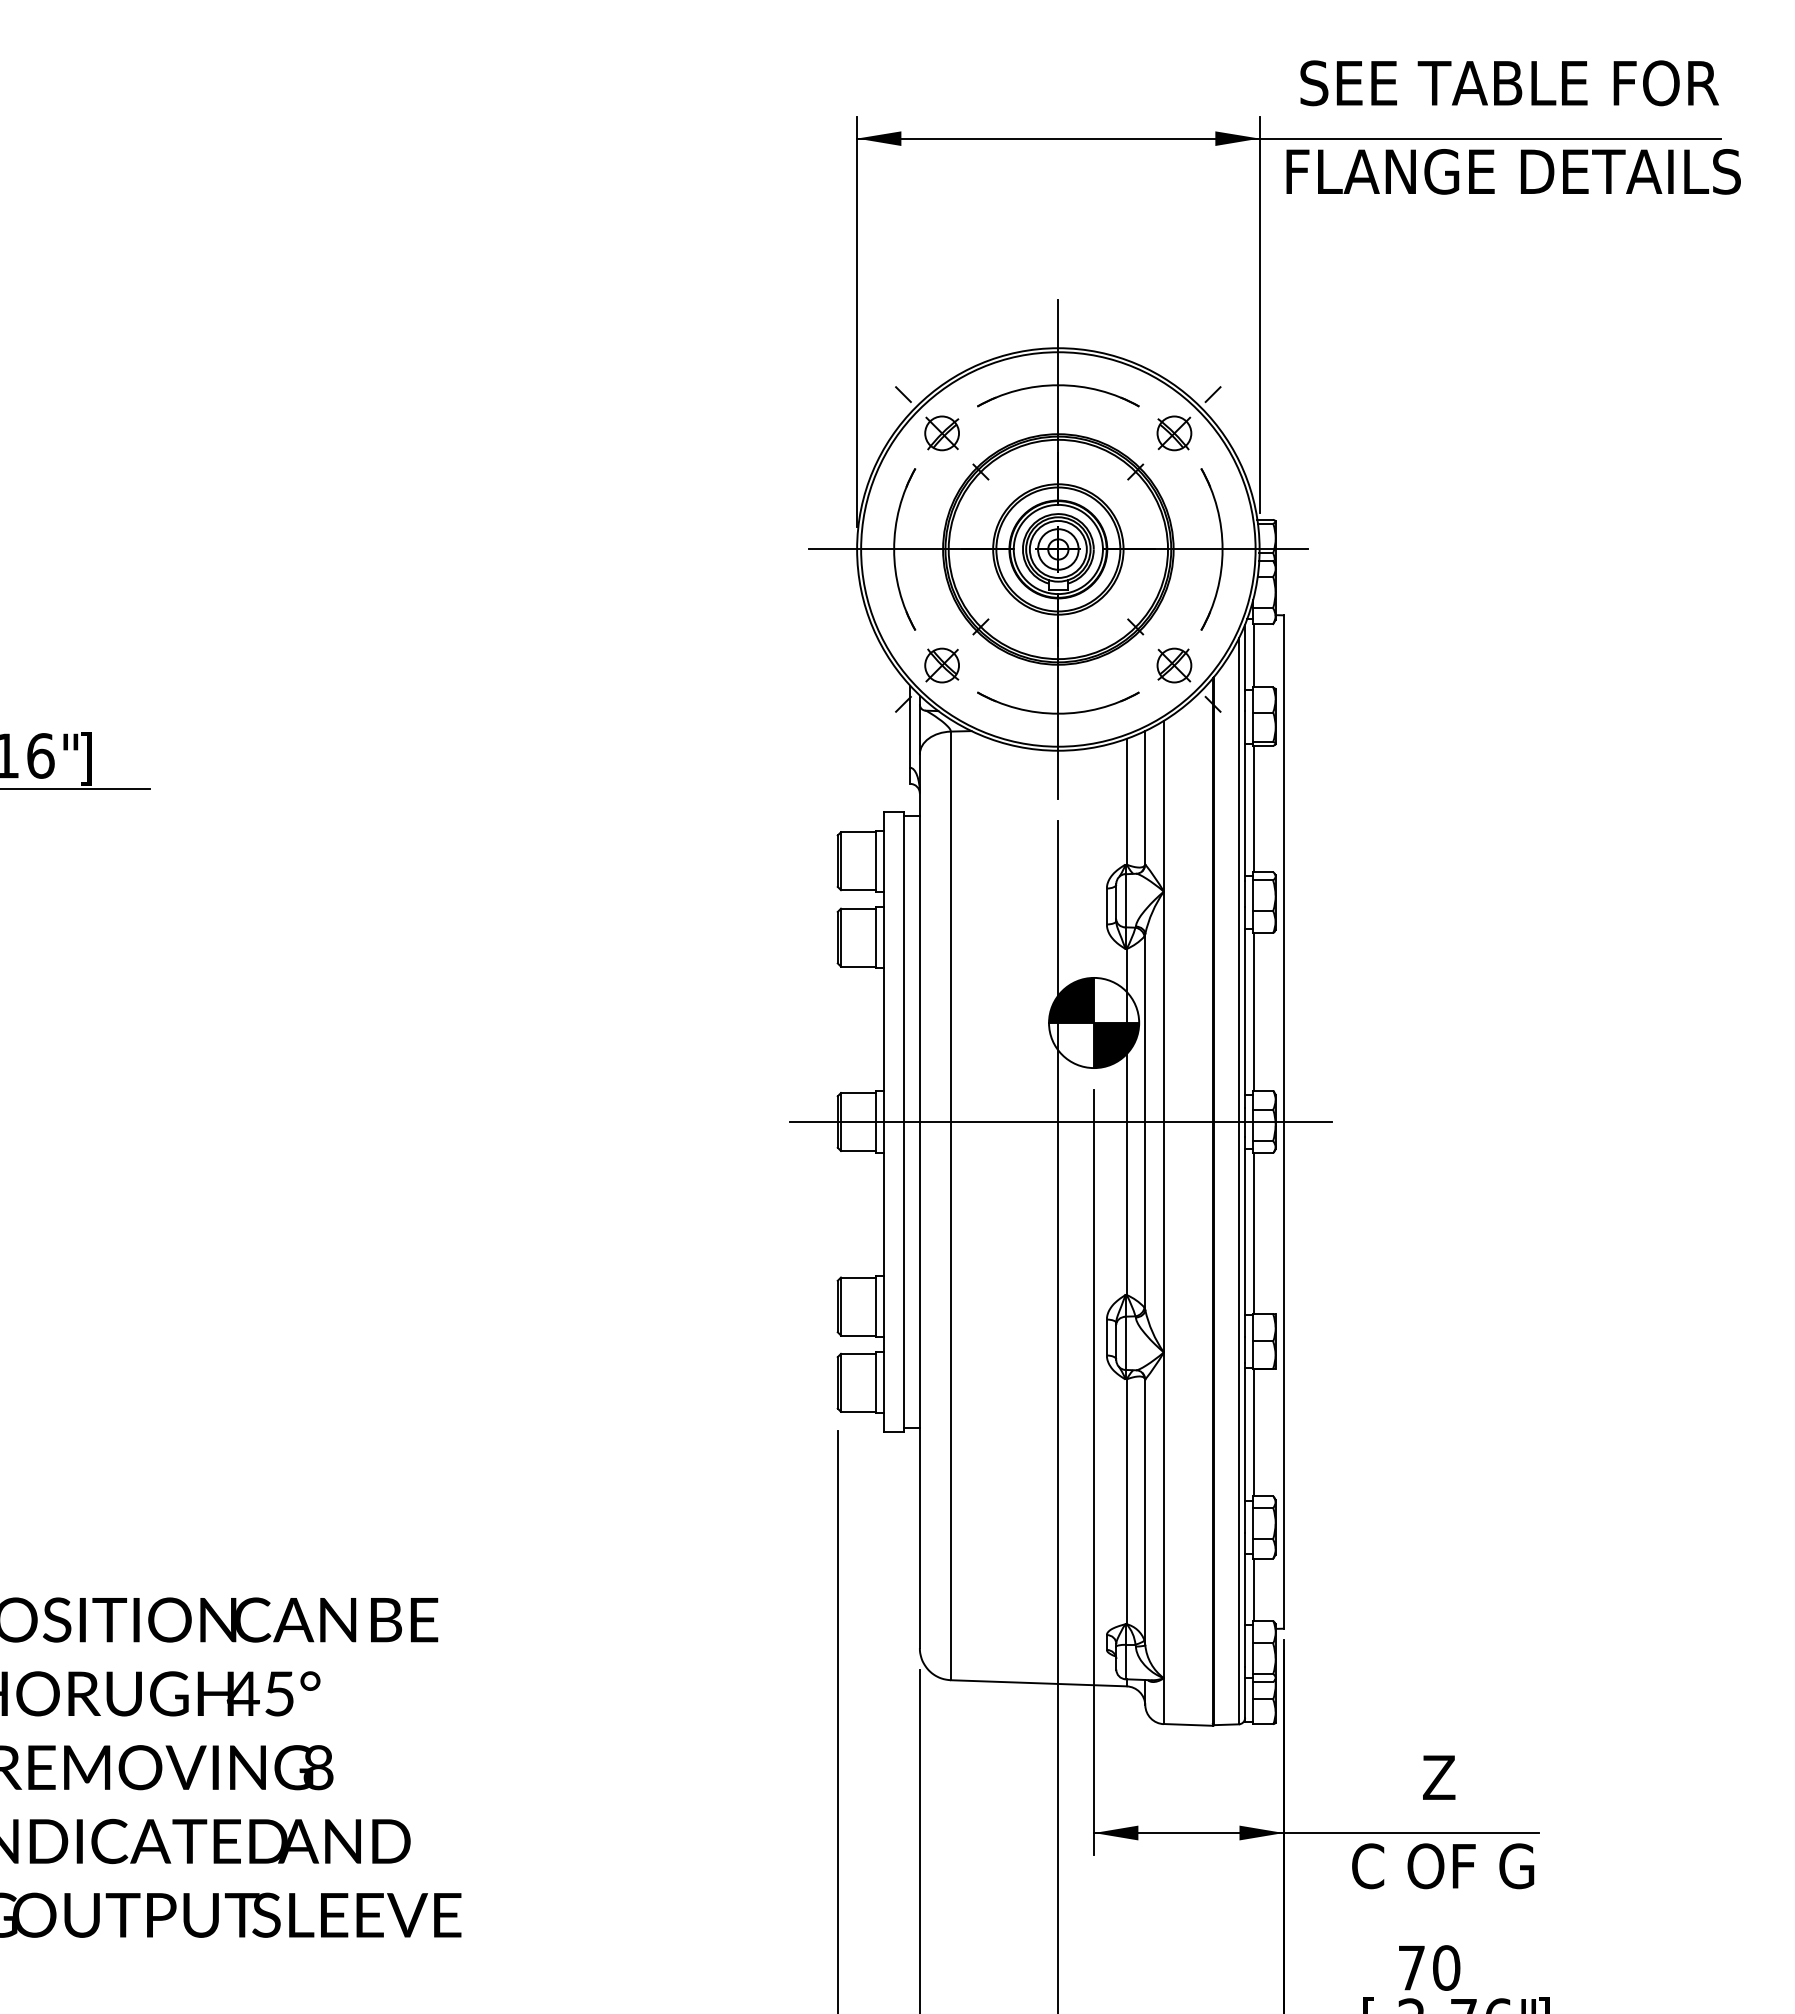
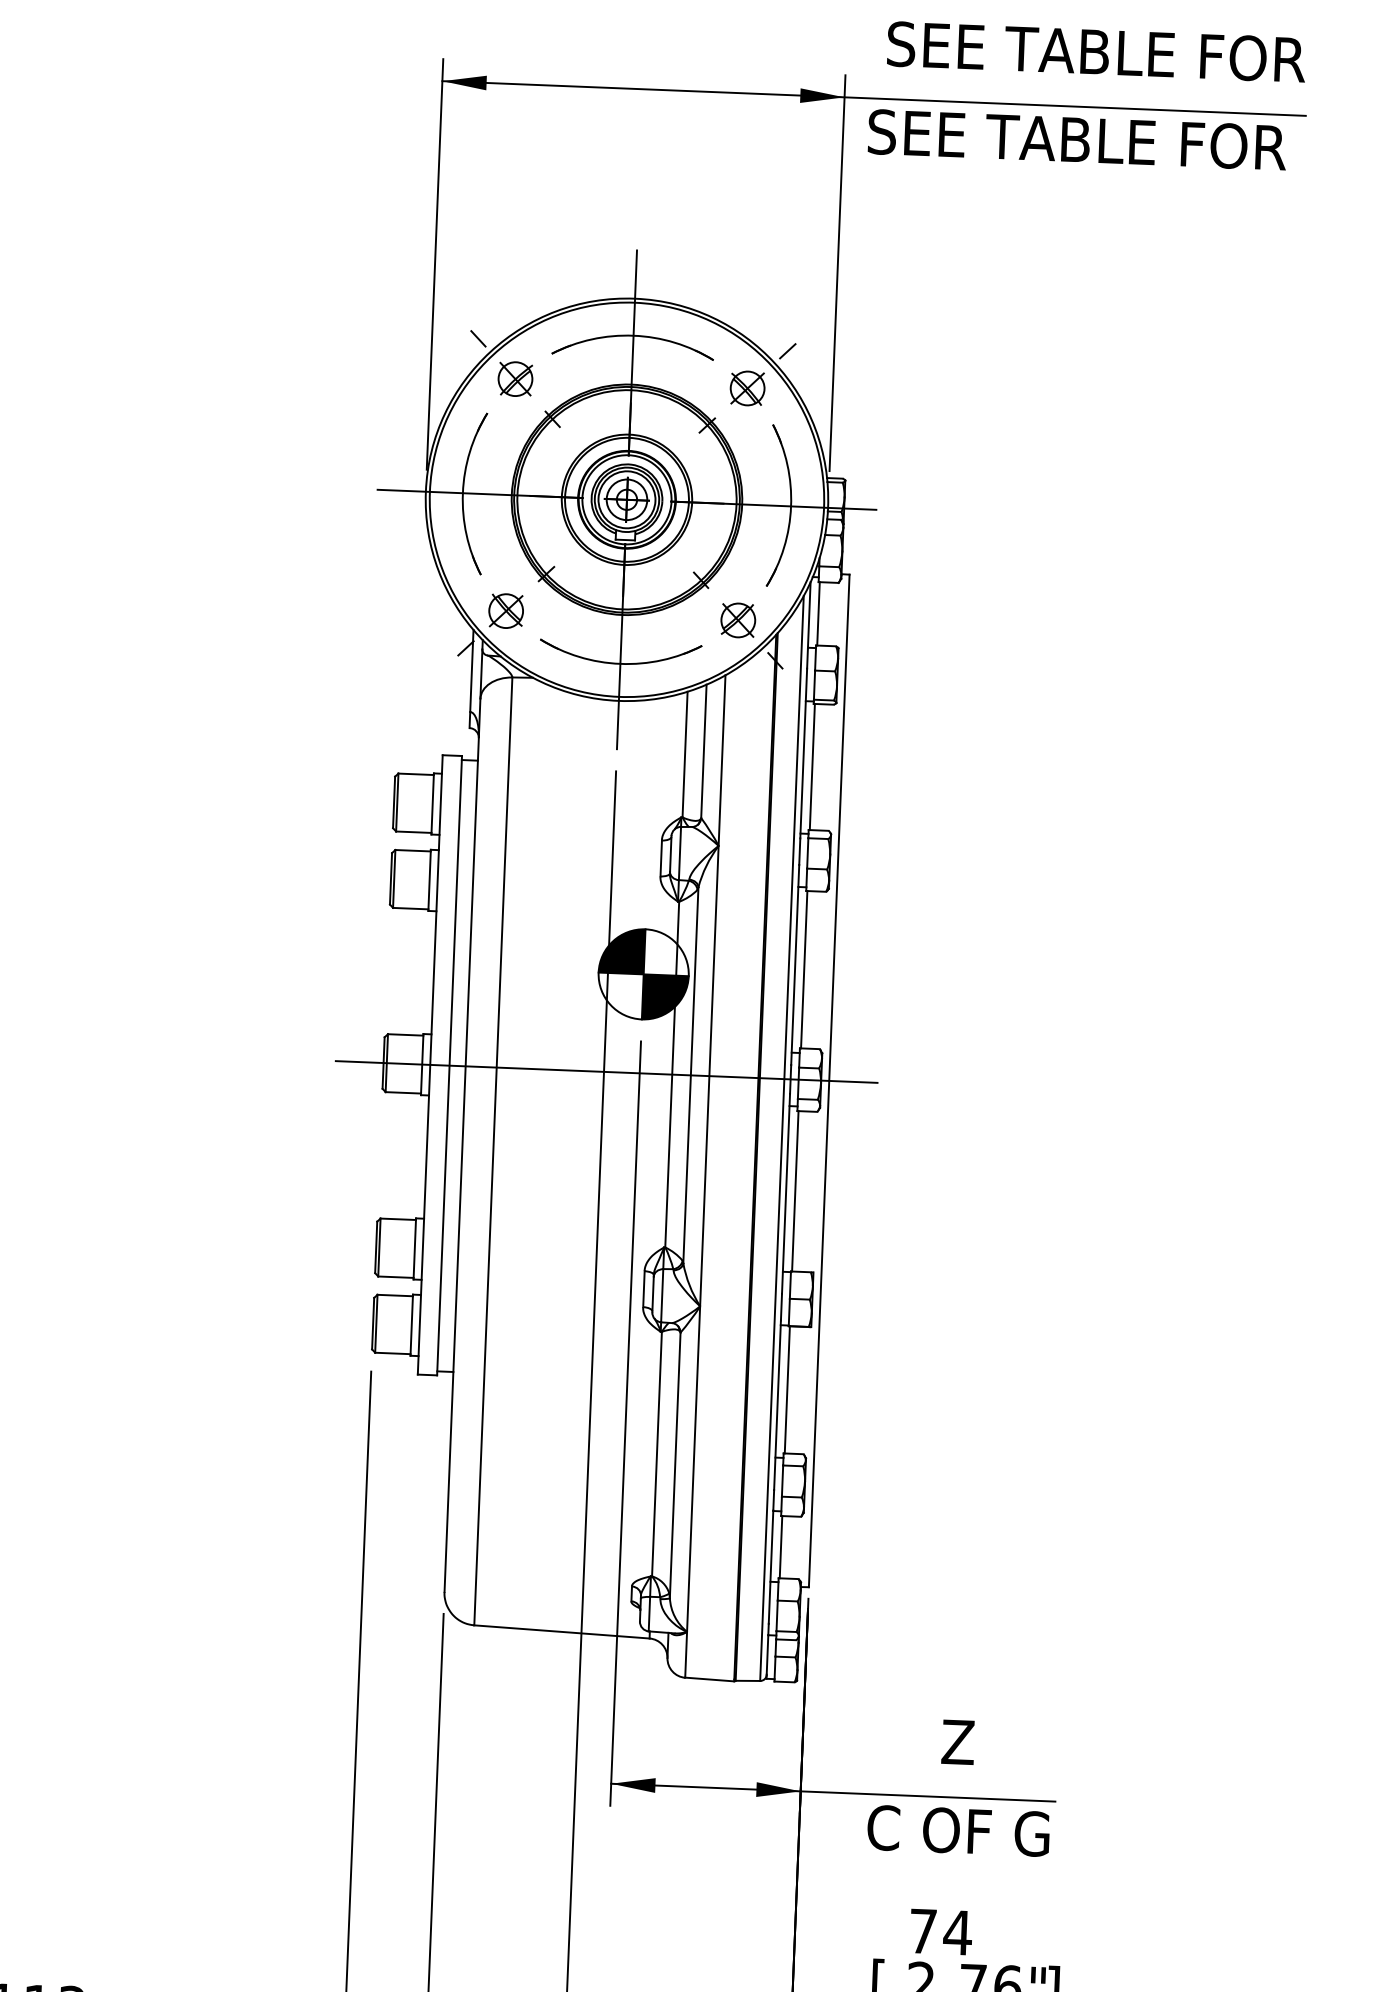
text: (1512, 171) -> (1095, 140), FLANGE DETAILS -> SEE TABLE FOR
text: (1446, 1967) -> (957, 1932), 70 -> 74

